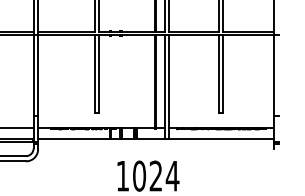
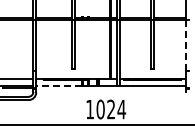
line: (274, 75) -> (186, 45), solid -> dashed
line: (74, 138) -> (59, 85), solid -> dashed

